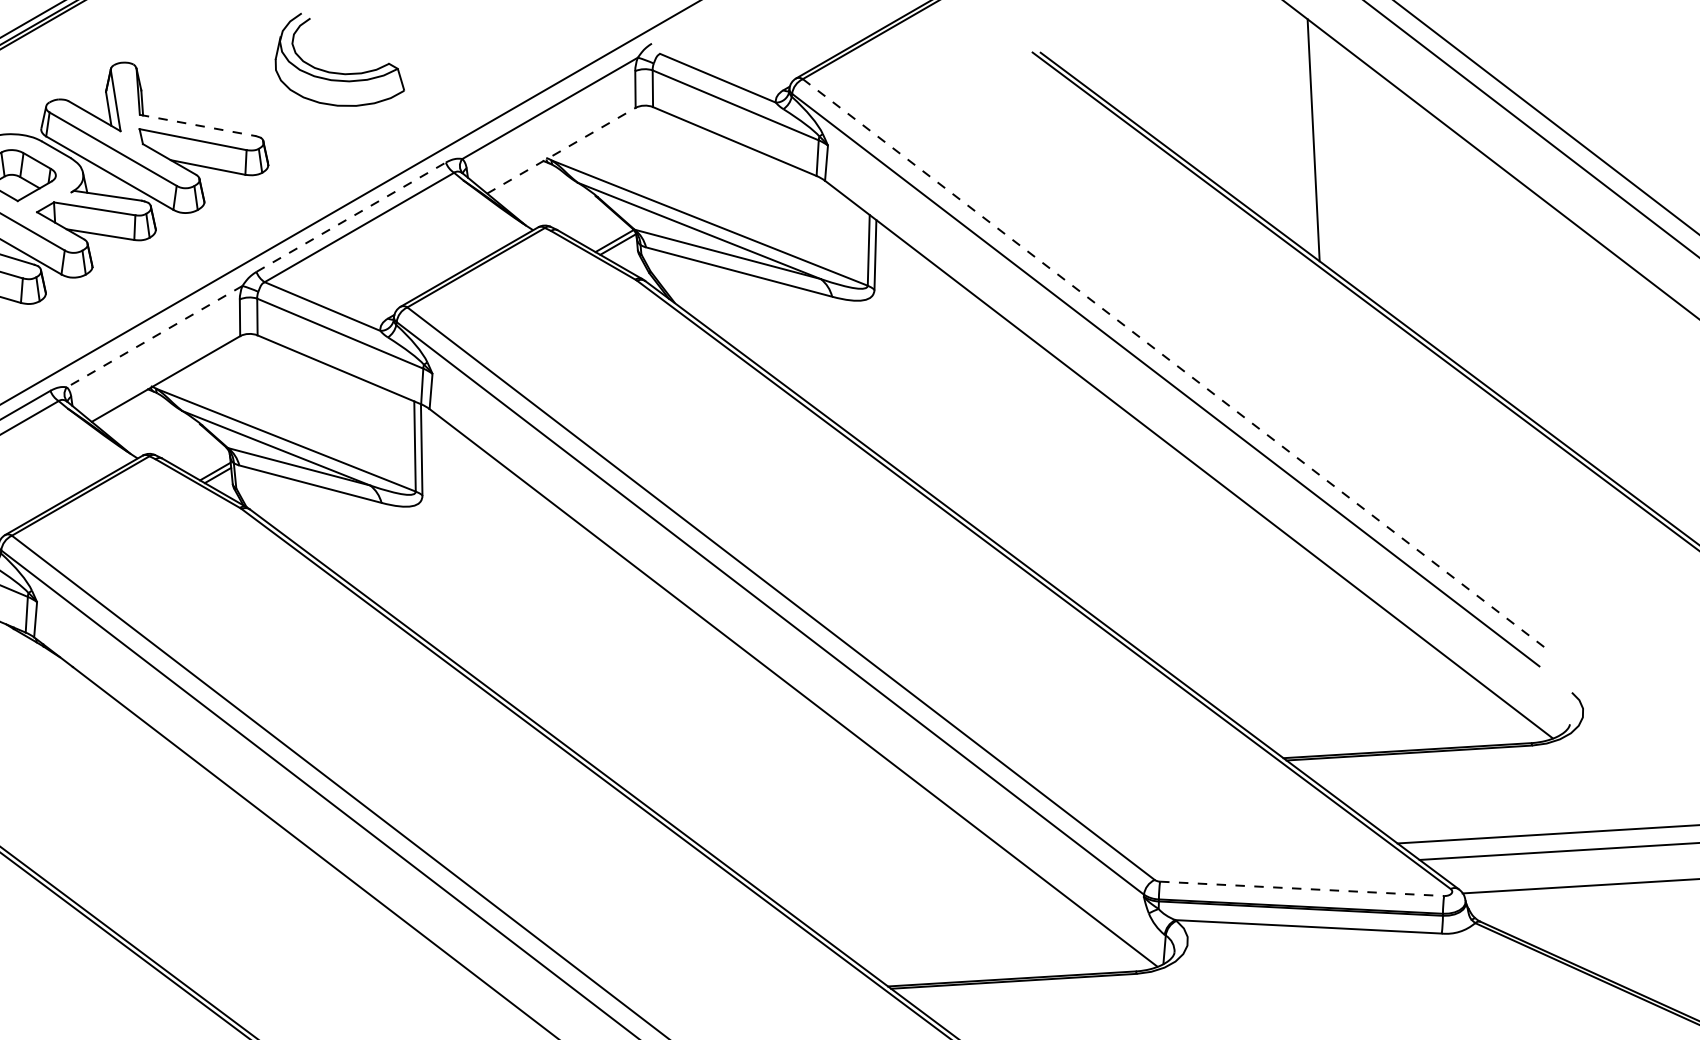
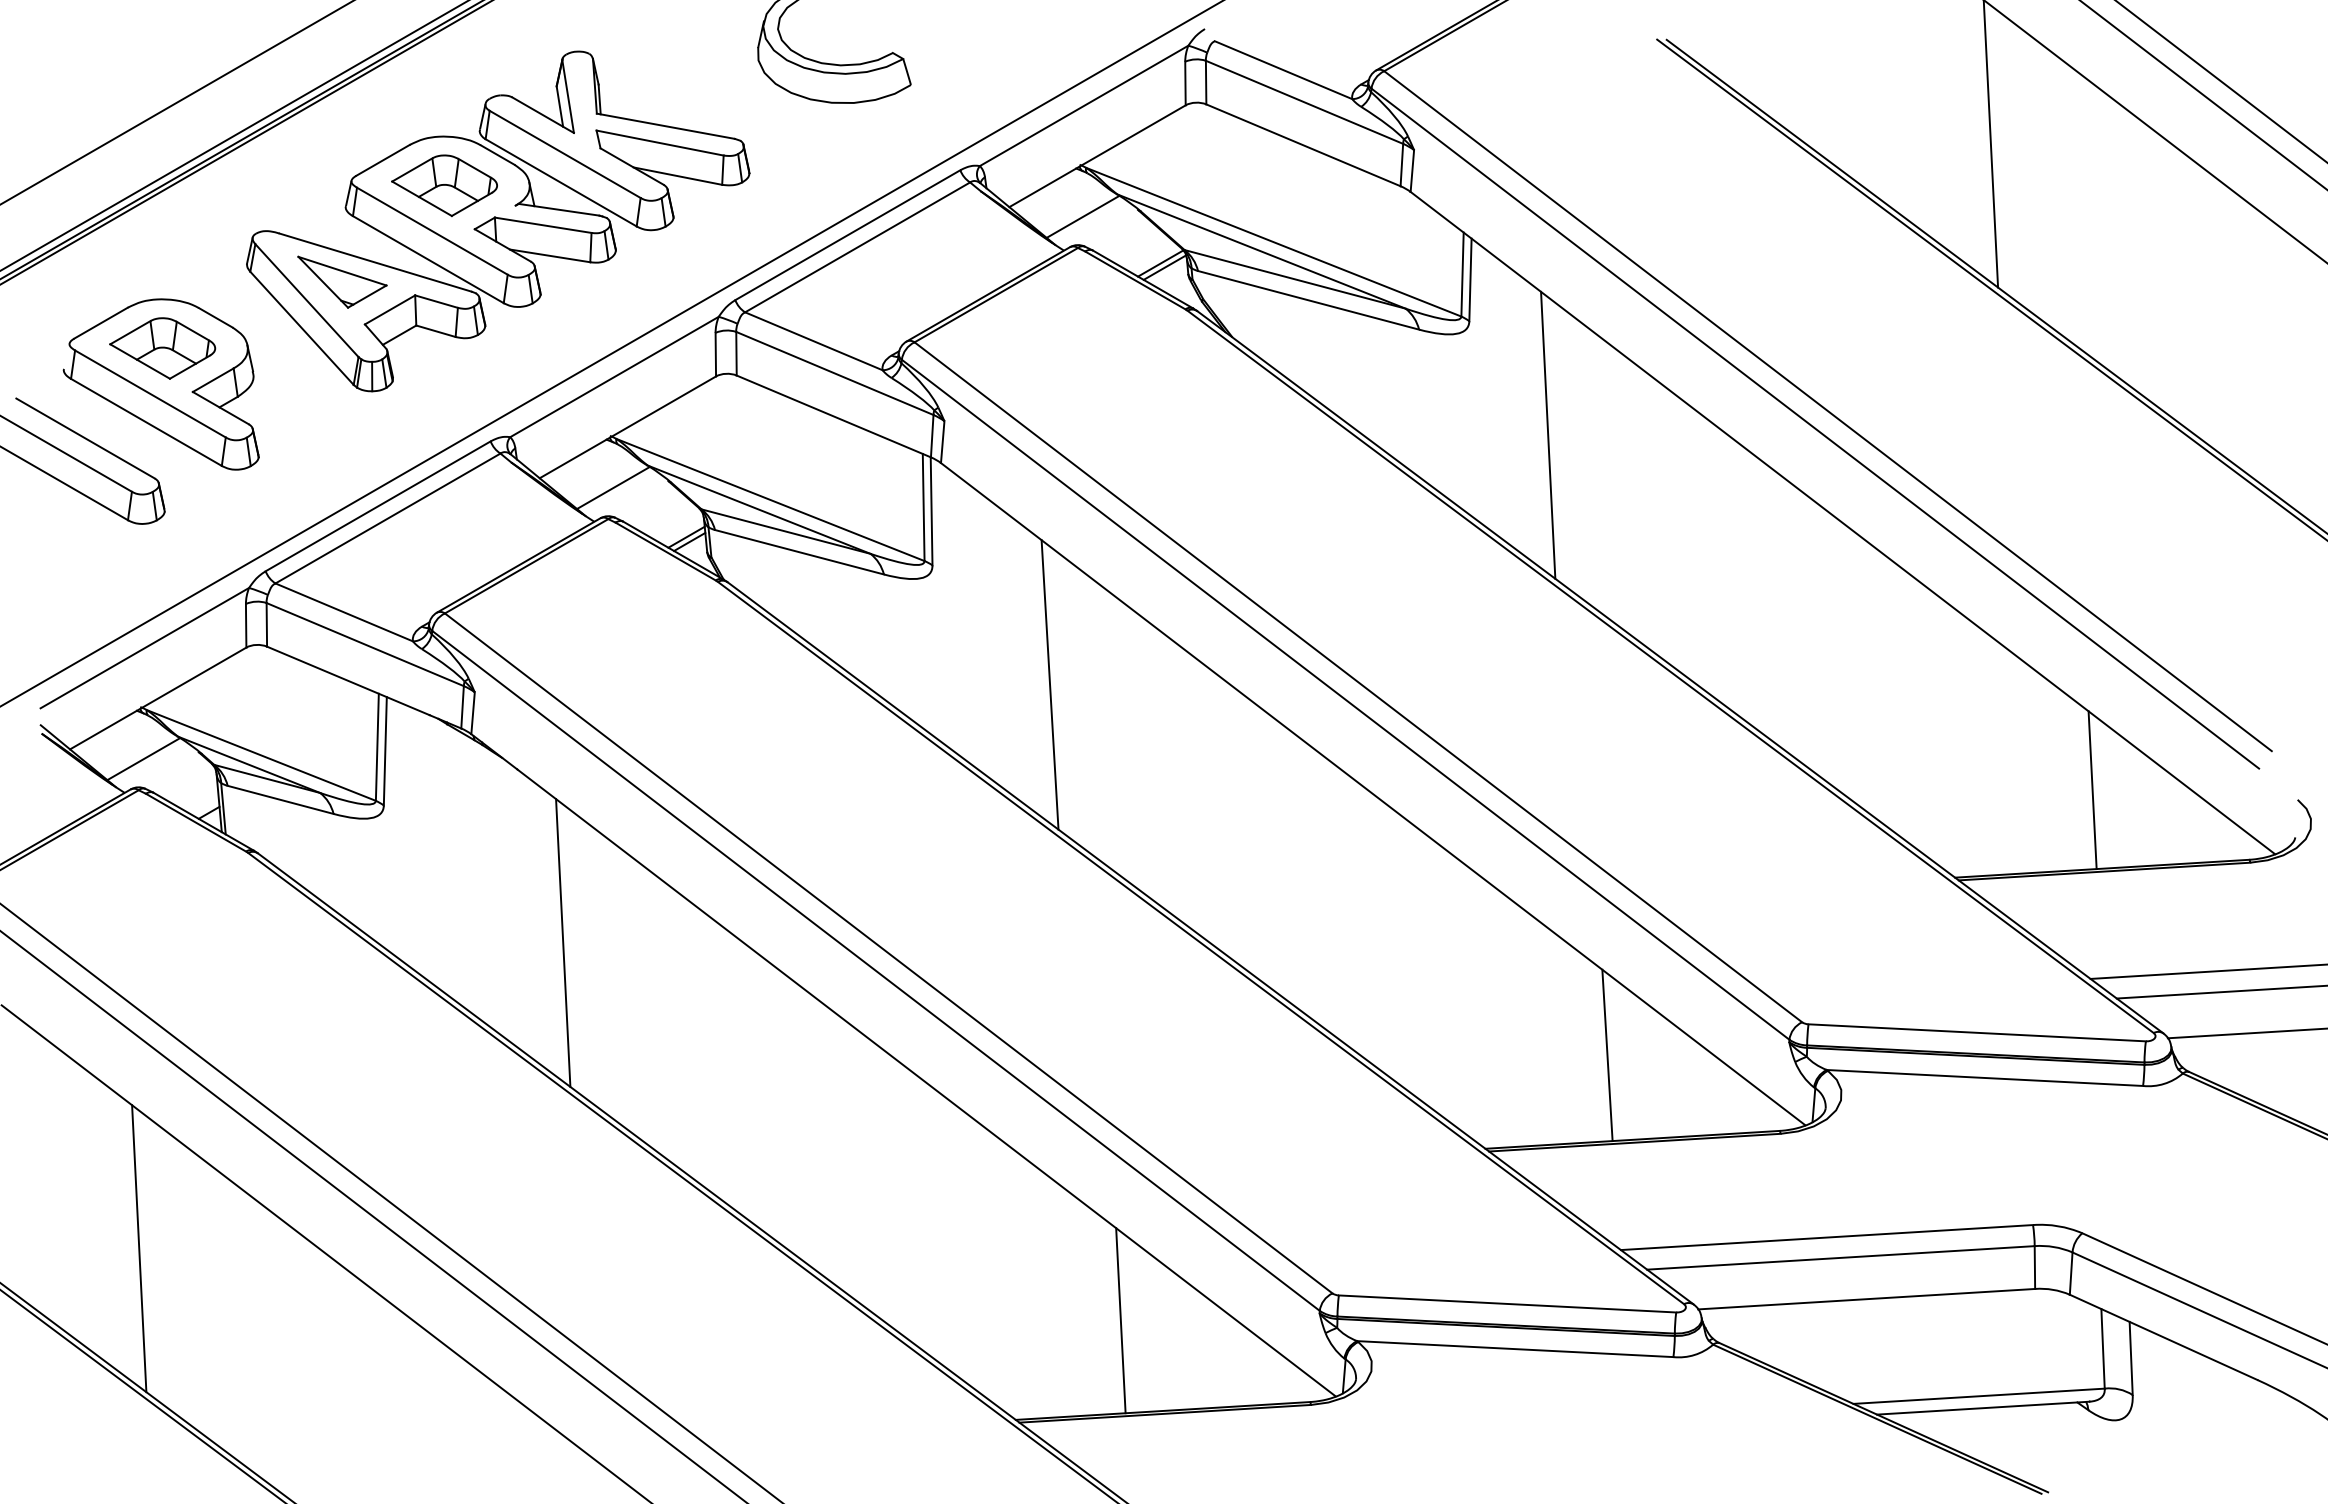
line: (198, 125) -> (666, 126), dashed -> solid
line: (561, 150) -> (1097, 156), dashed -> solid
line: (548, 201) -> (1082, 216), added
line: (350, 217) -> (847, 235), dashed -> solid
line: (154, 337) -> (614, 377), dashed -> solid
line: (1176, 365) -> (1828, 411), dashed -> solid
line: (941, 385) -> (1548, 434), added
line: (153, 429) -> (613, 487), added
line: (520, 595) -> (1049, 684), added
line: (1399, 684) -> (2092, 790), added
line: (111, 812) -> (563, 942), added
line: (1302, 888) -> (1977, 1032), dashed -> solid
line: (990, 907) -> (1607, 1055), added

